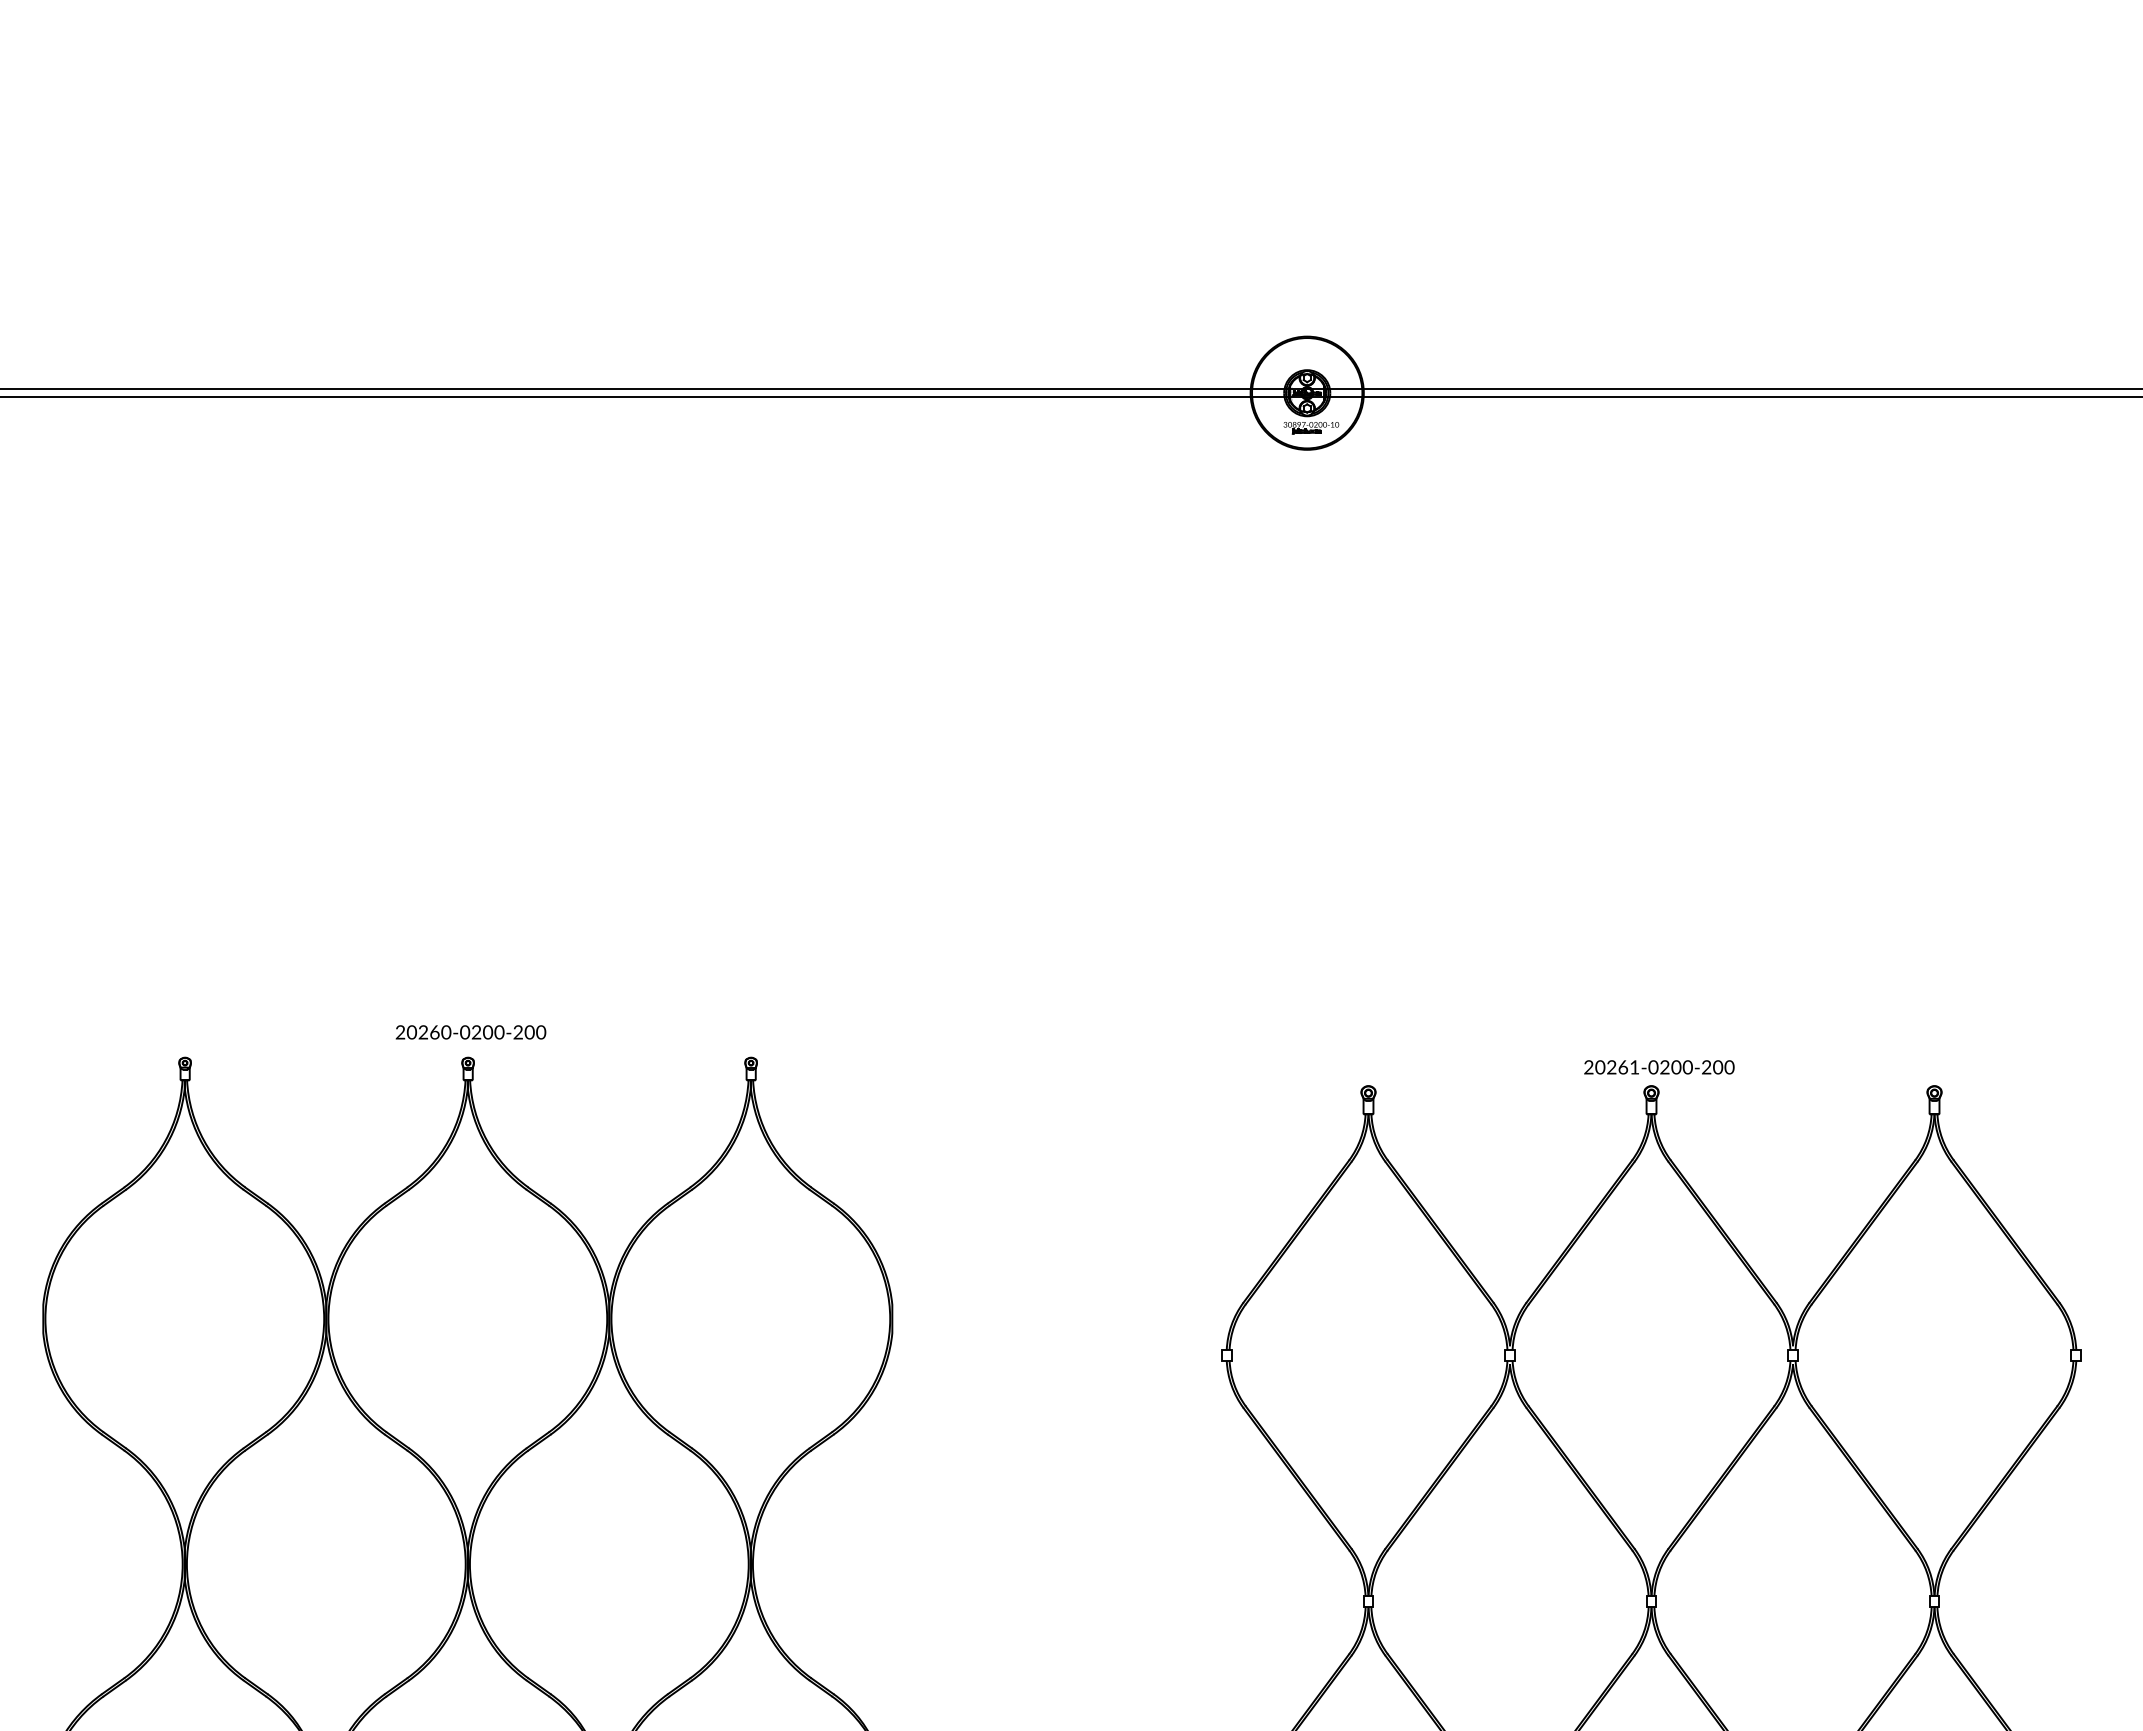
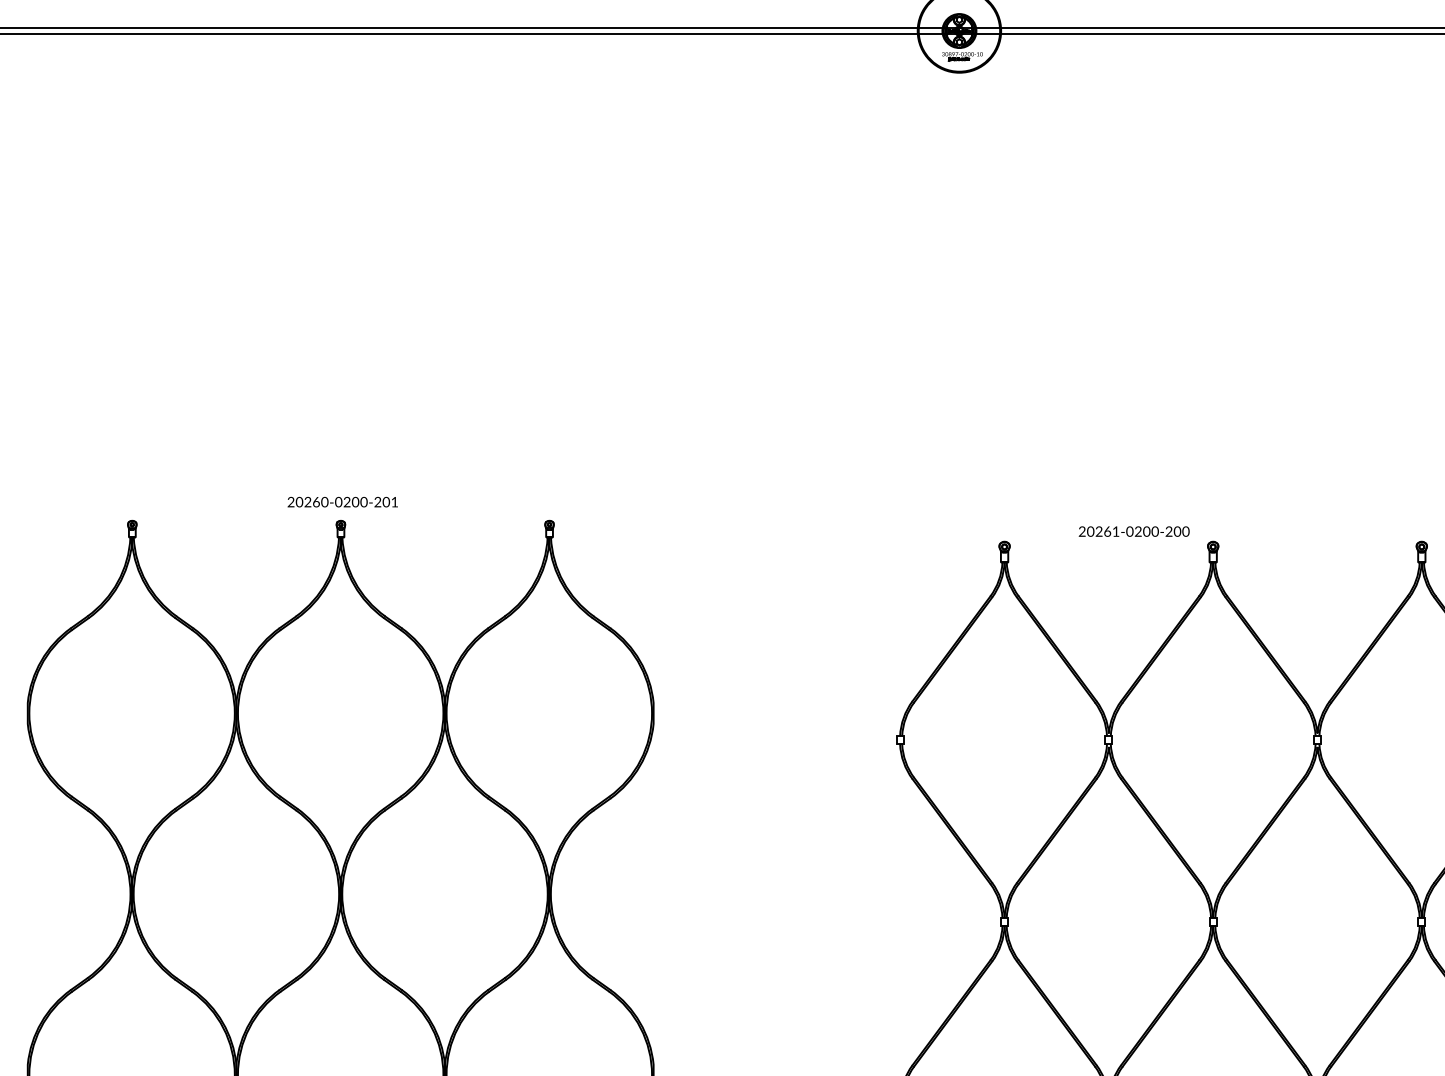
text: (541, 1032) -> (395, 502), 20260-0200-200 -> 20260-0200-201
text: (1659, 1067) -> (1134, 531), moved

